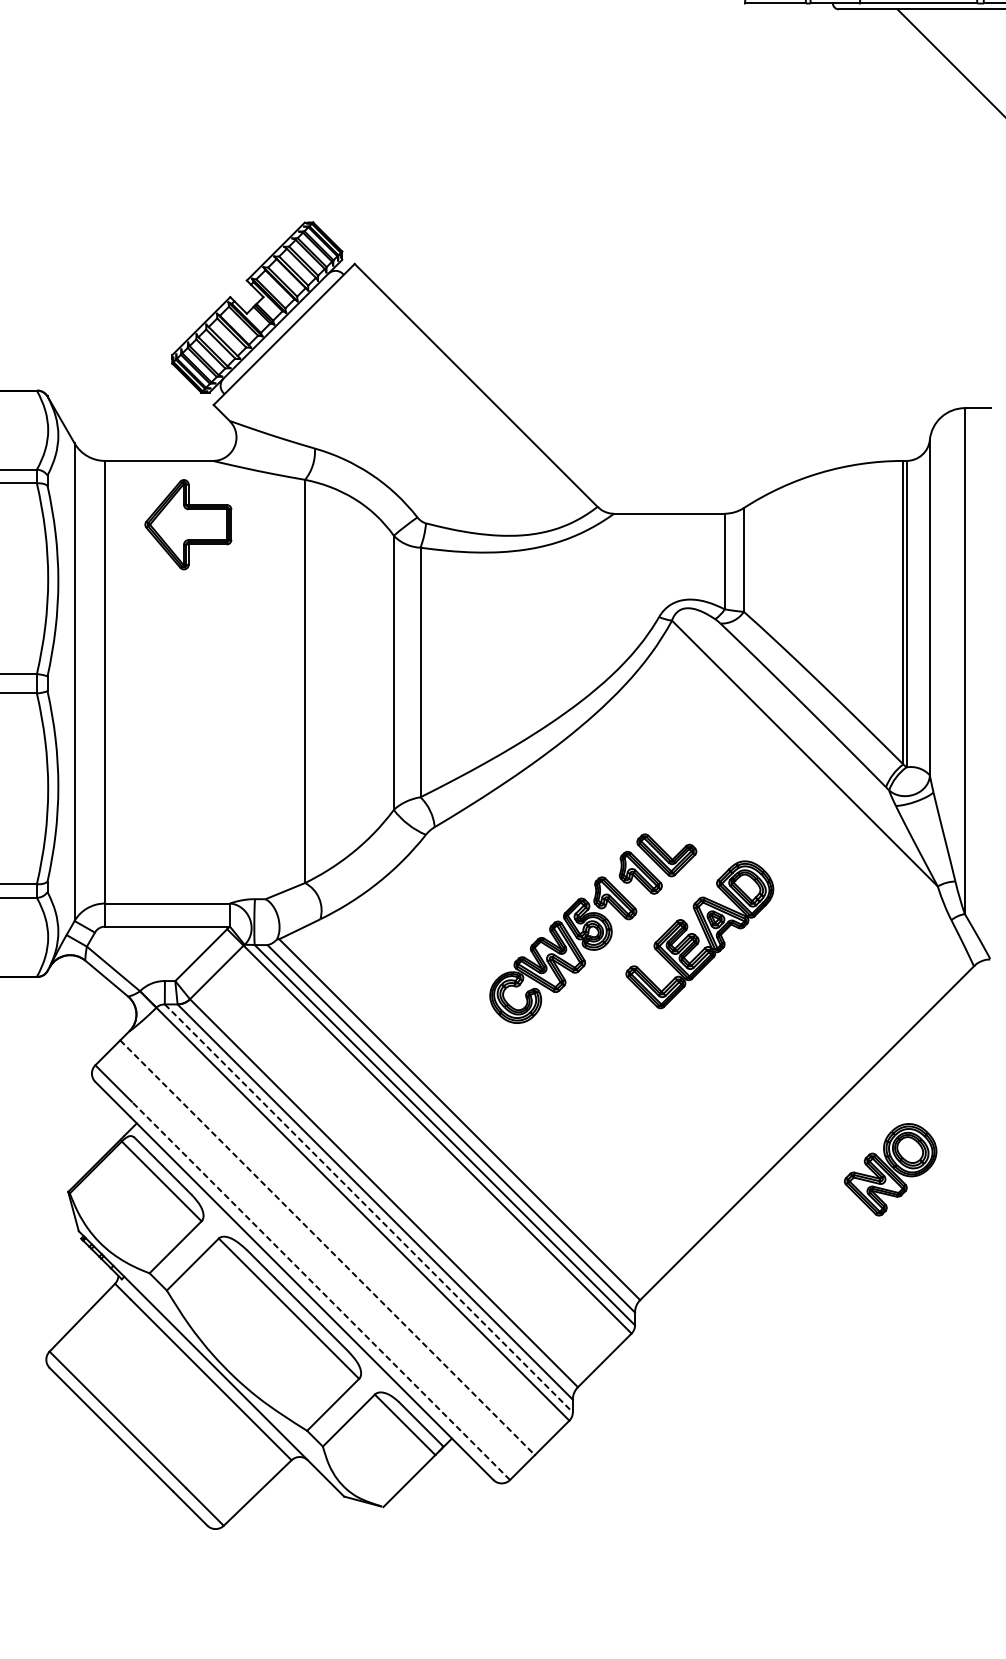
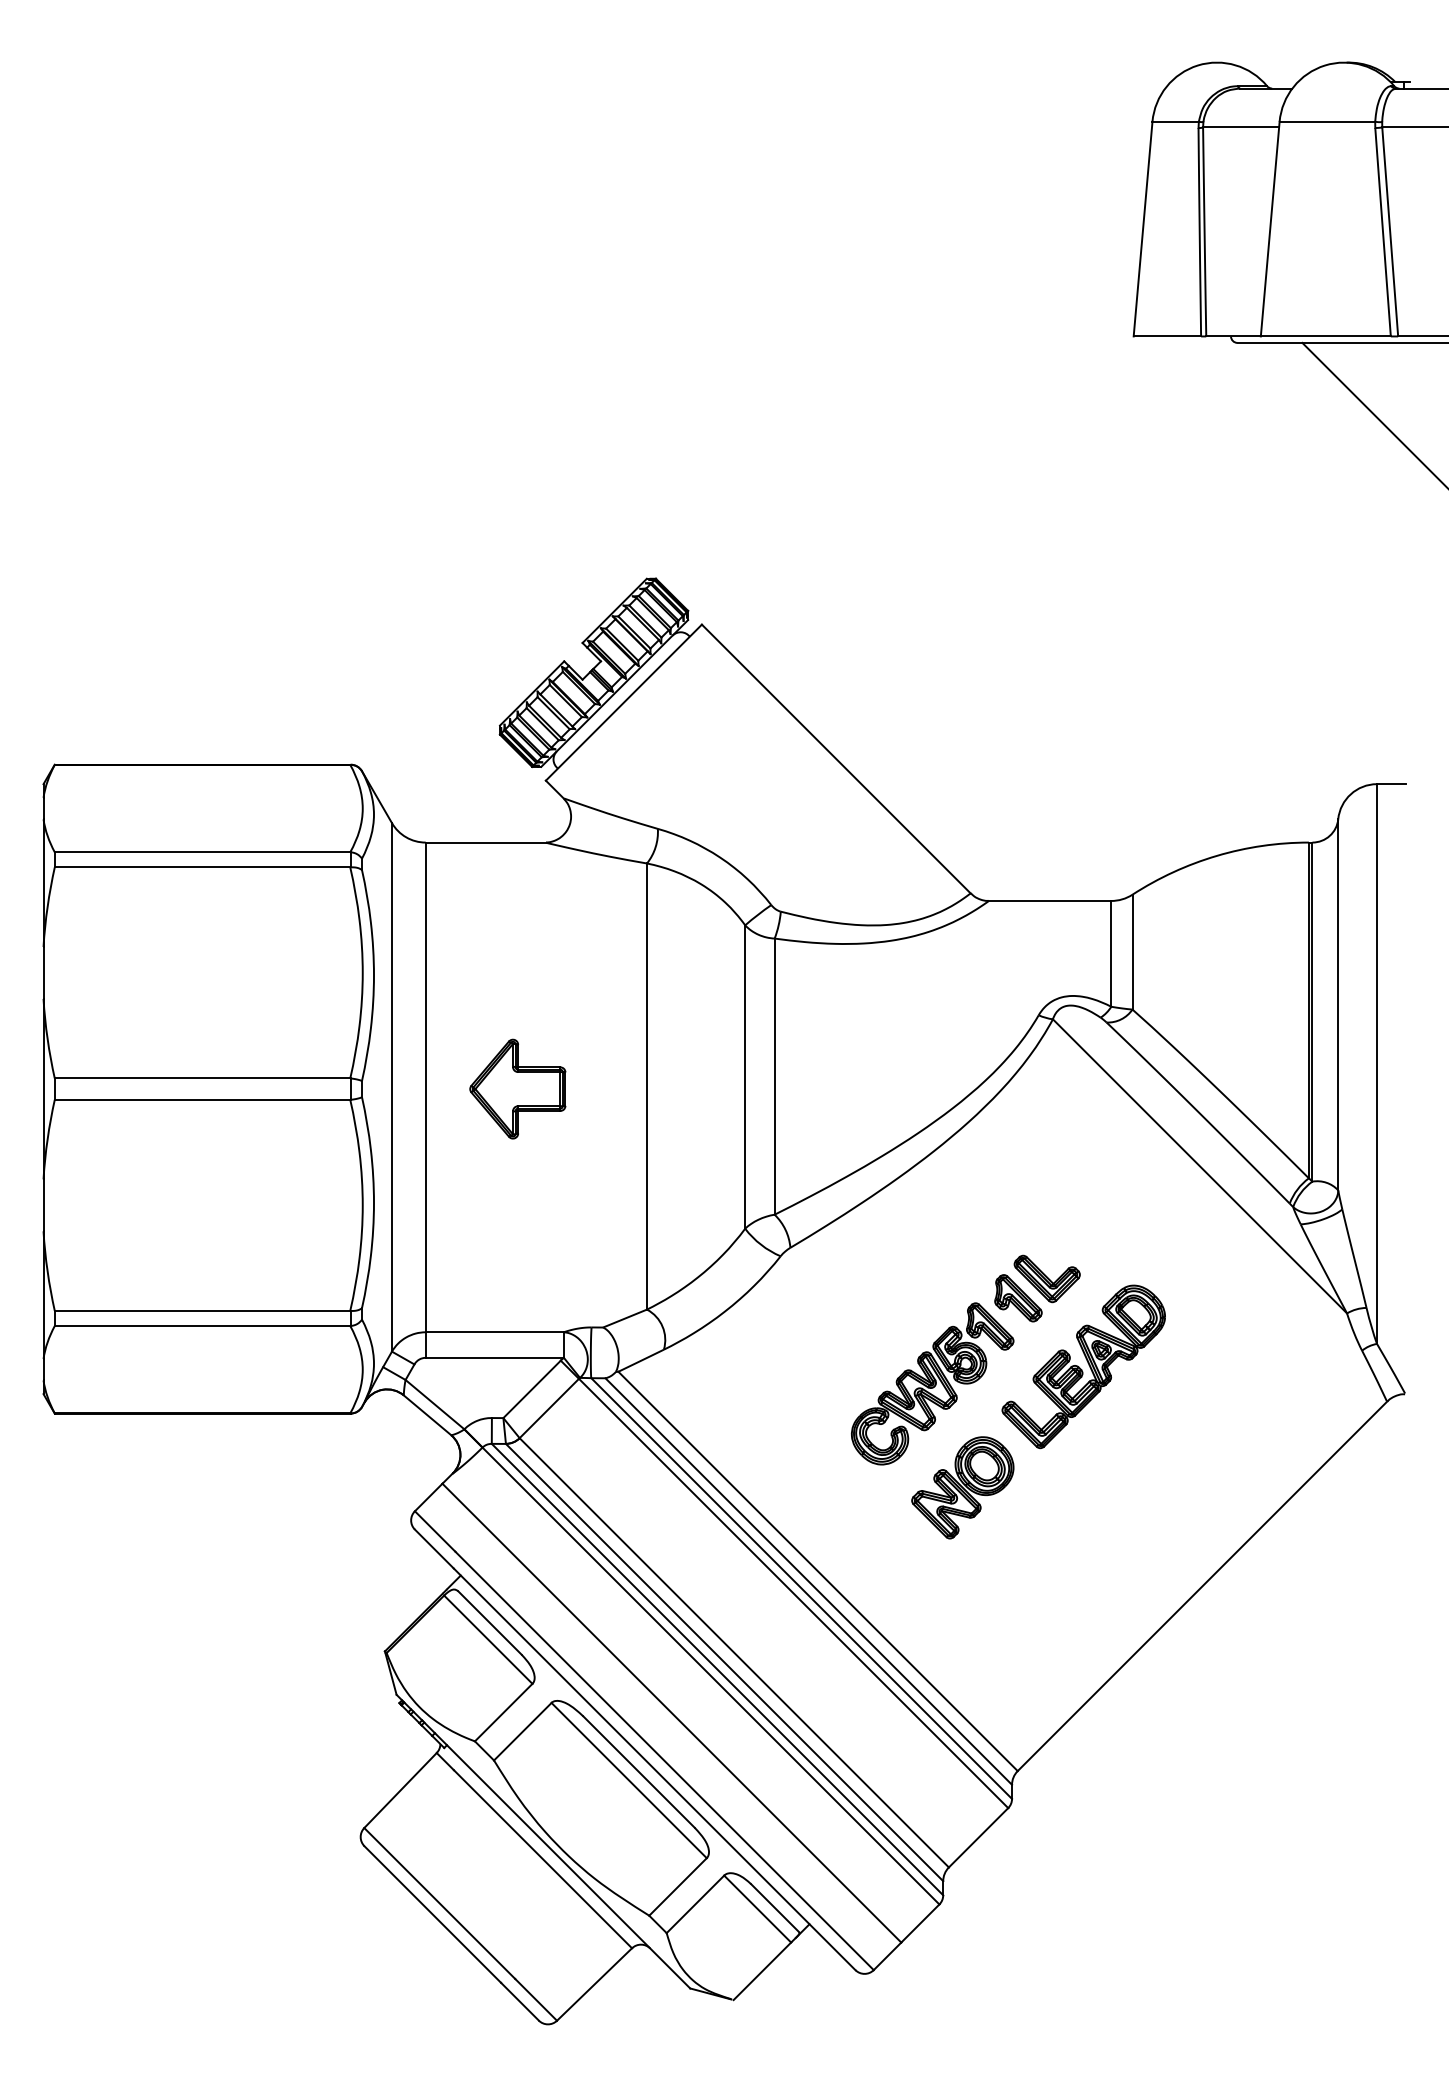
part: (188, 524) -> (517, 1088), moved
part: (890, 1169) -> (962, 1487), moved
line: (368, 1208) -> (717, 1669), dashed -> solid
line: (328, 1248) -> (672, 1713), dashed -> solid
line: (320, 1290) -> (664, 1760), dashed -> solid

